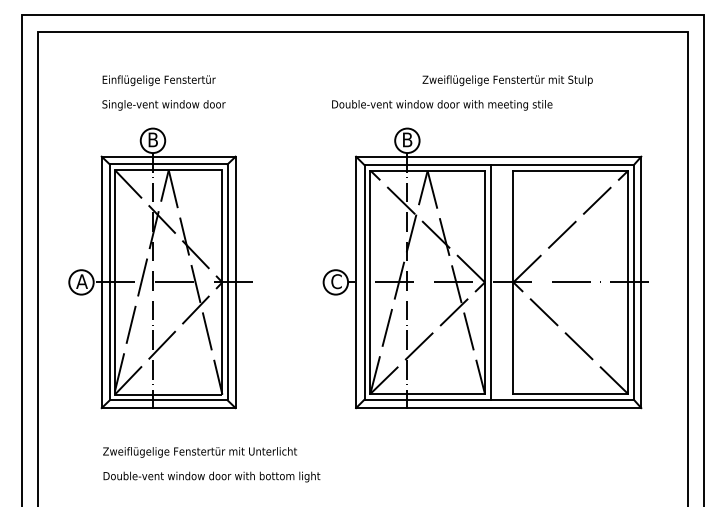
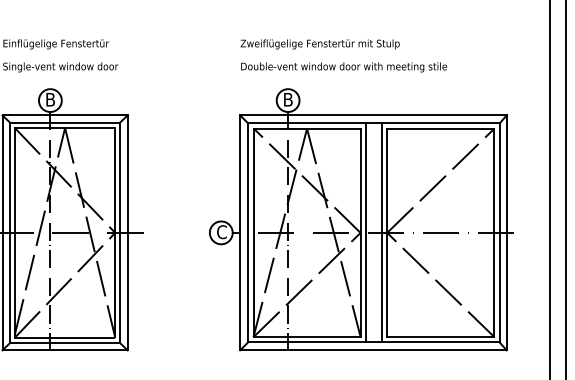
text: (507, 80) -> (320, 44), moved
text: (442, 105) -> (344, 67), moved
line: (507, 282) -> (381, 232), added

